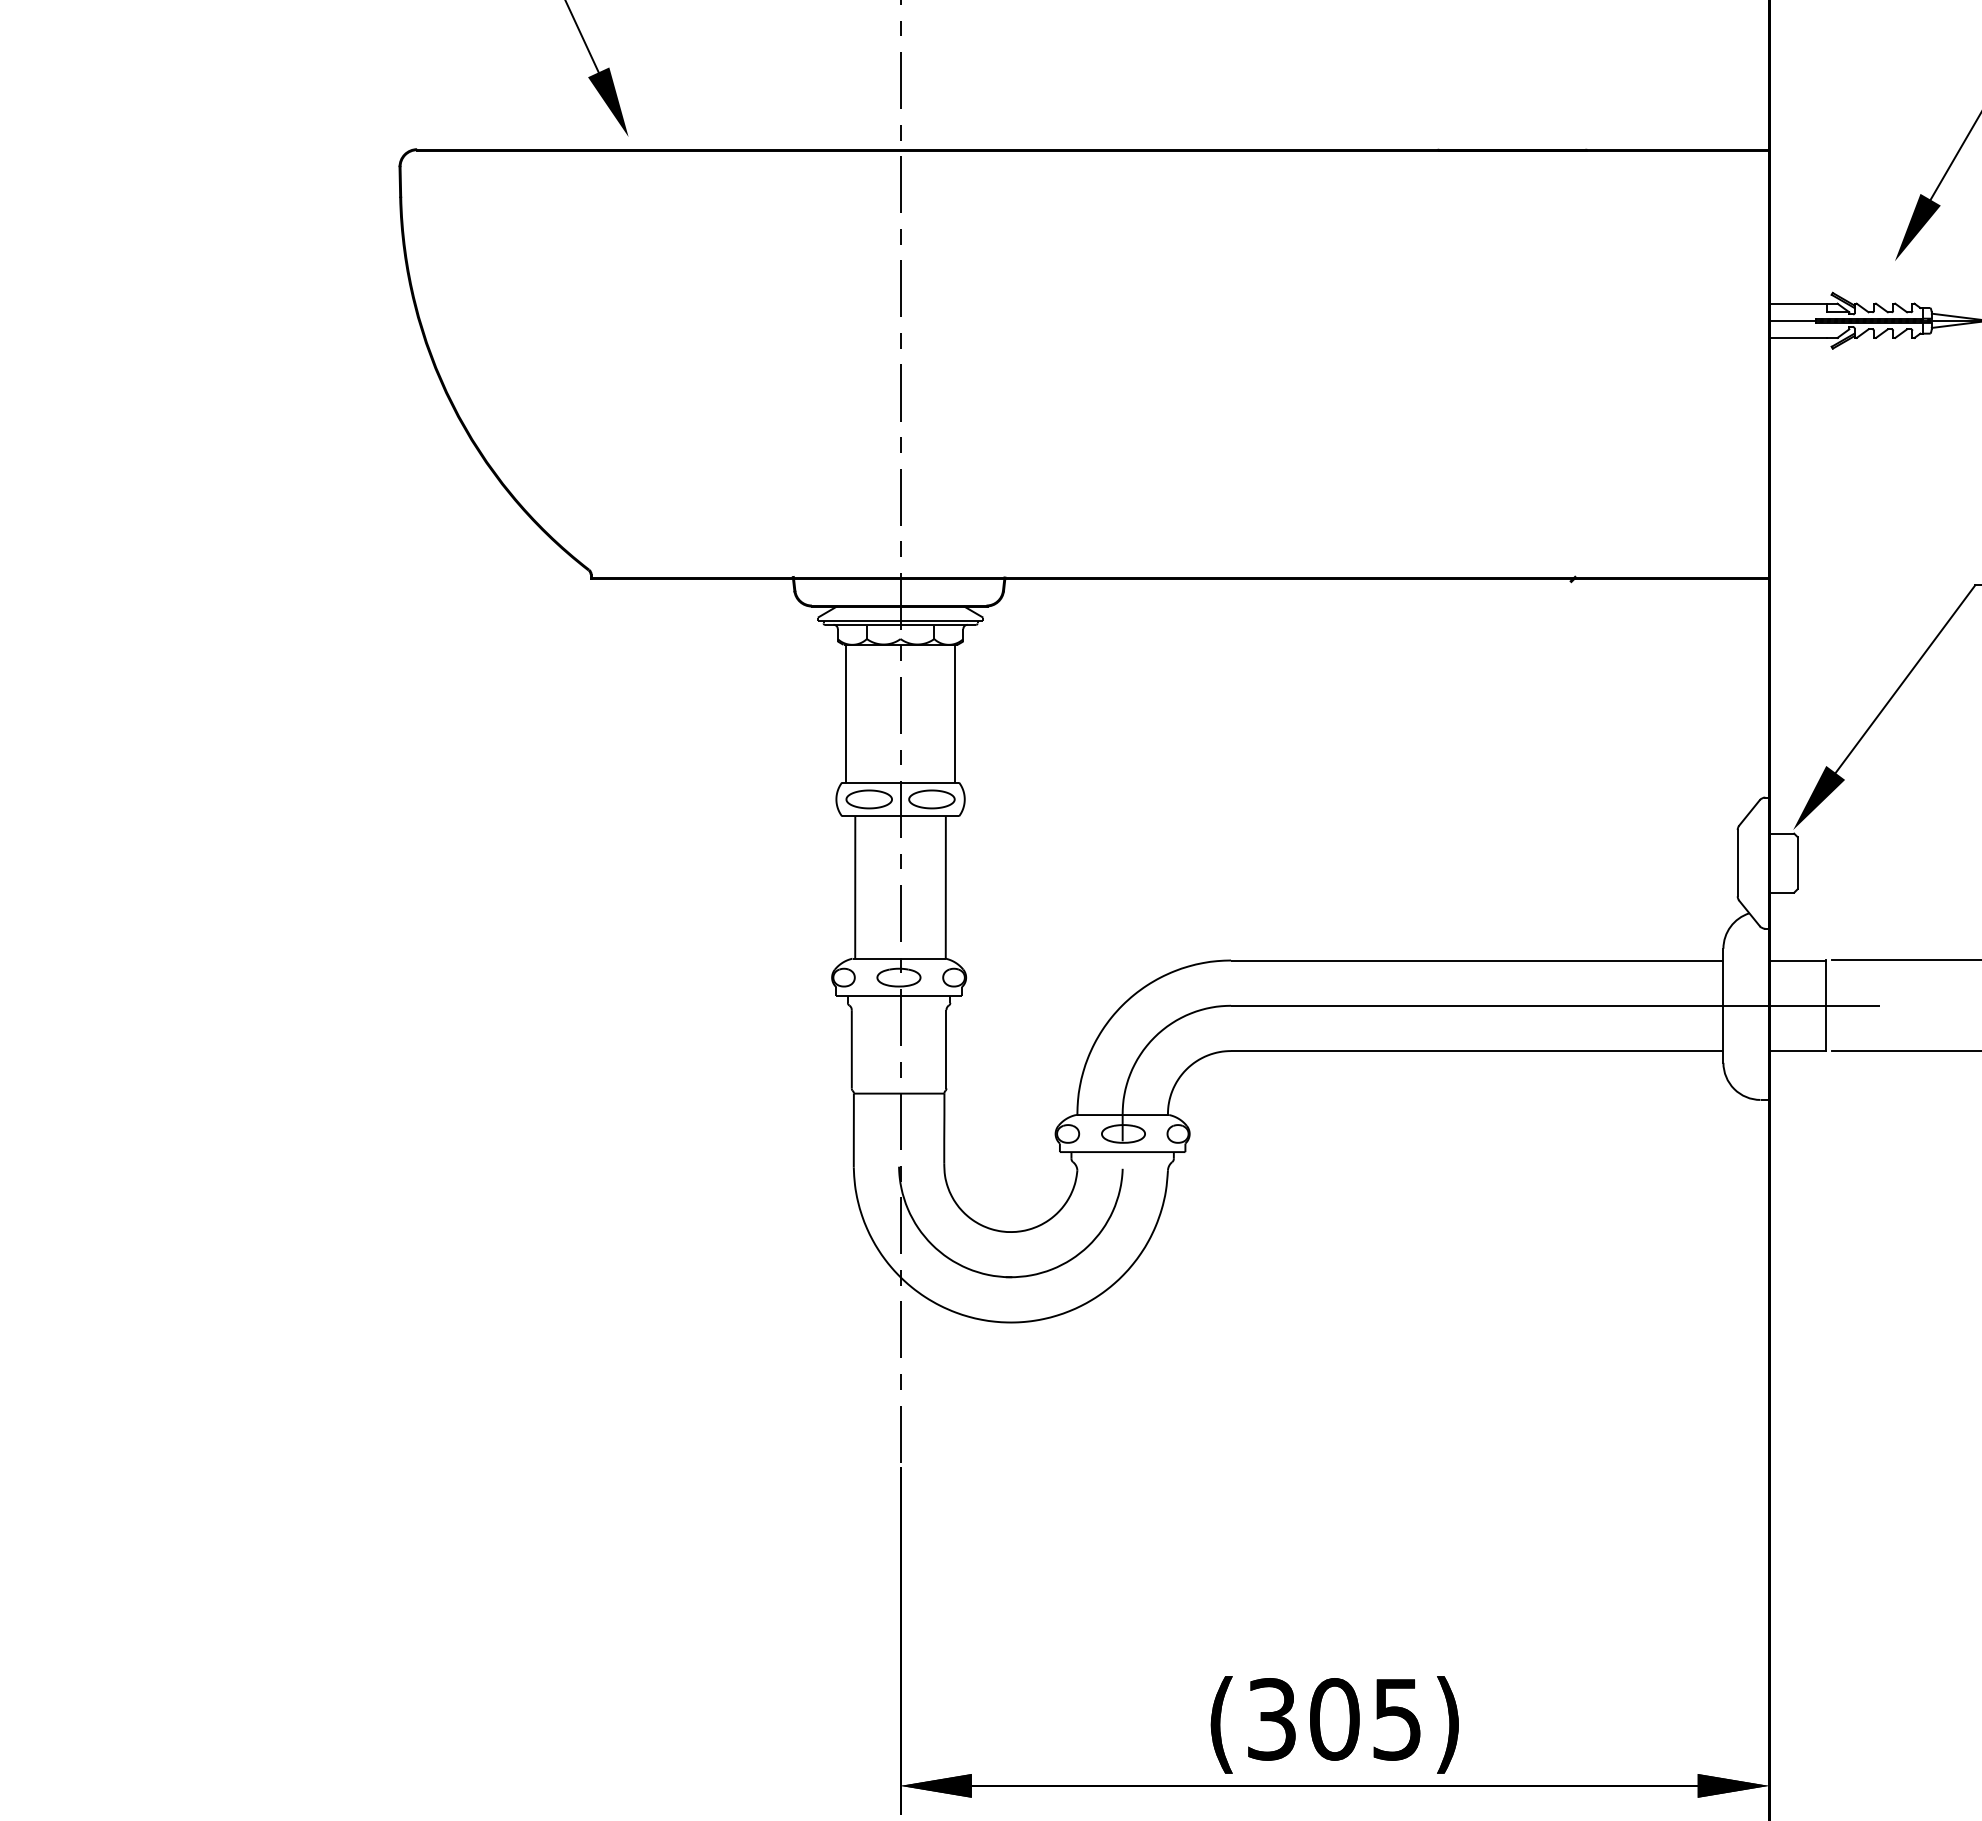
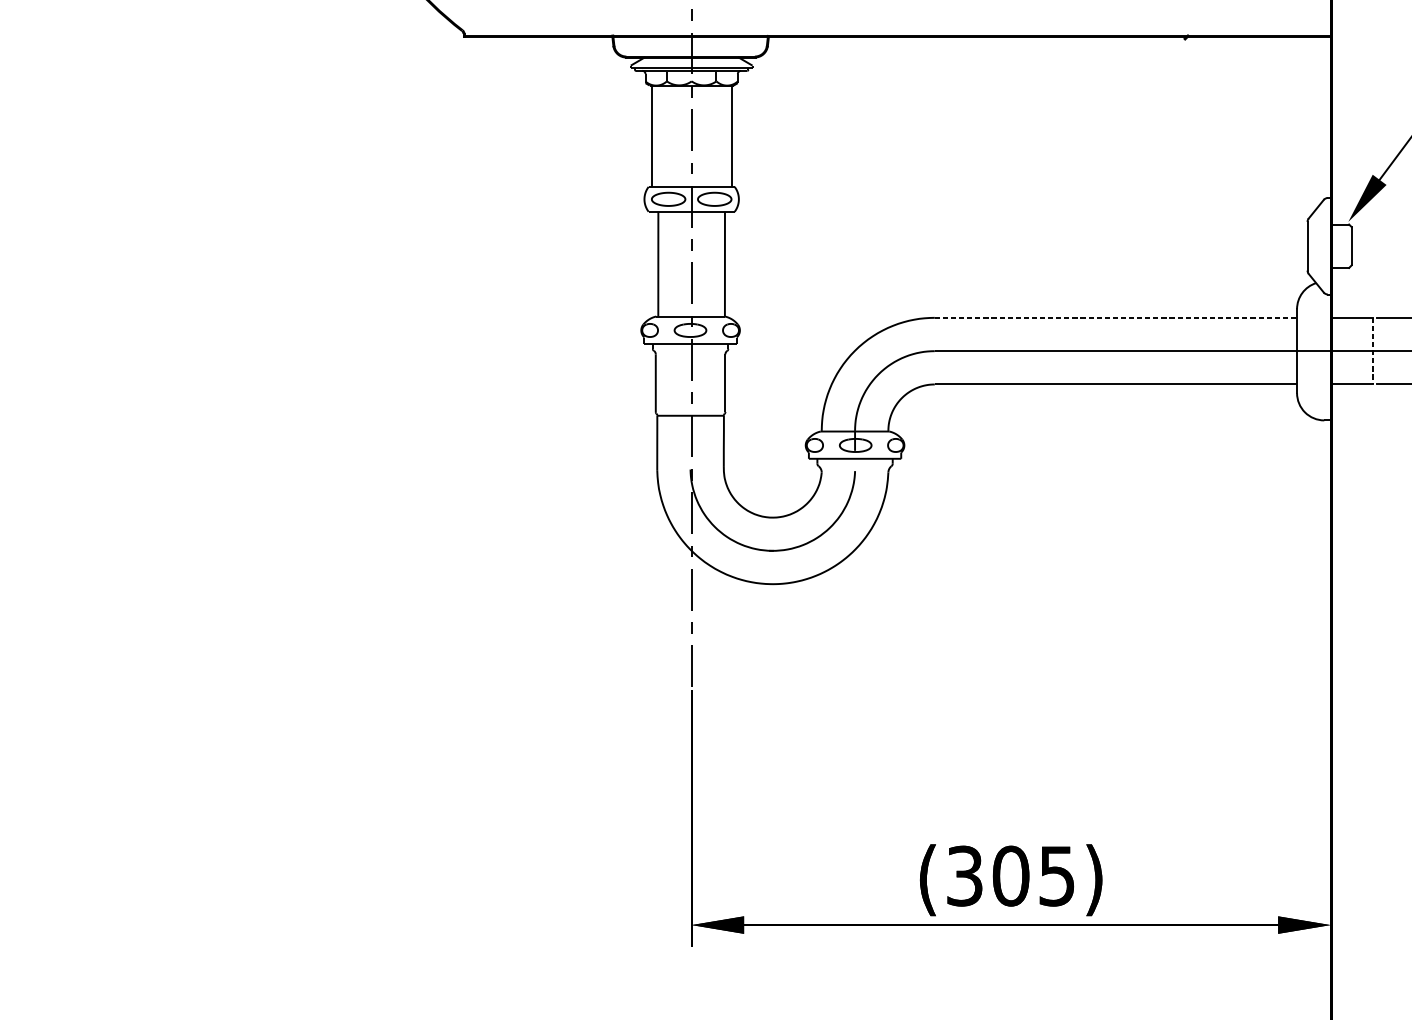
line: (1477, 960) -> (1116, 317), solid -> dashed
line: (1826, 1006) -> (1372, 351), solid -> dashed

